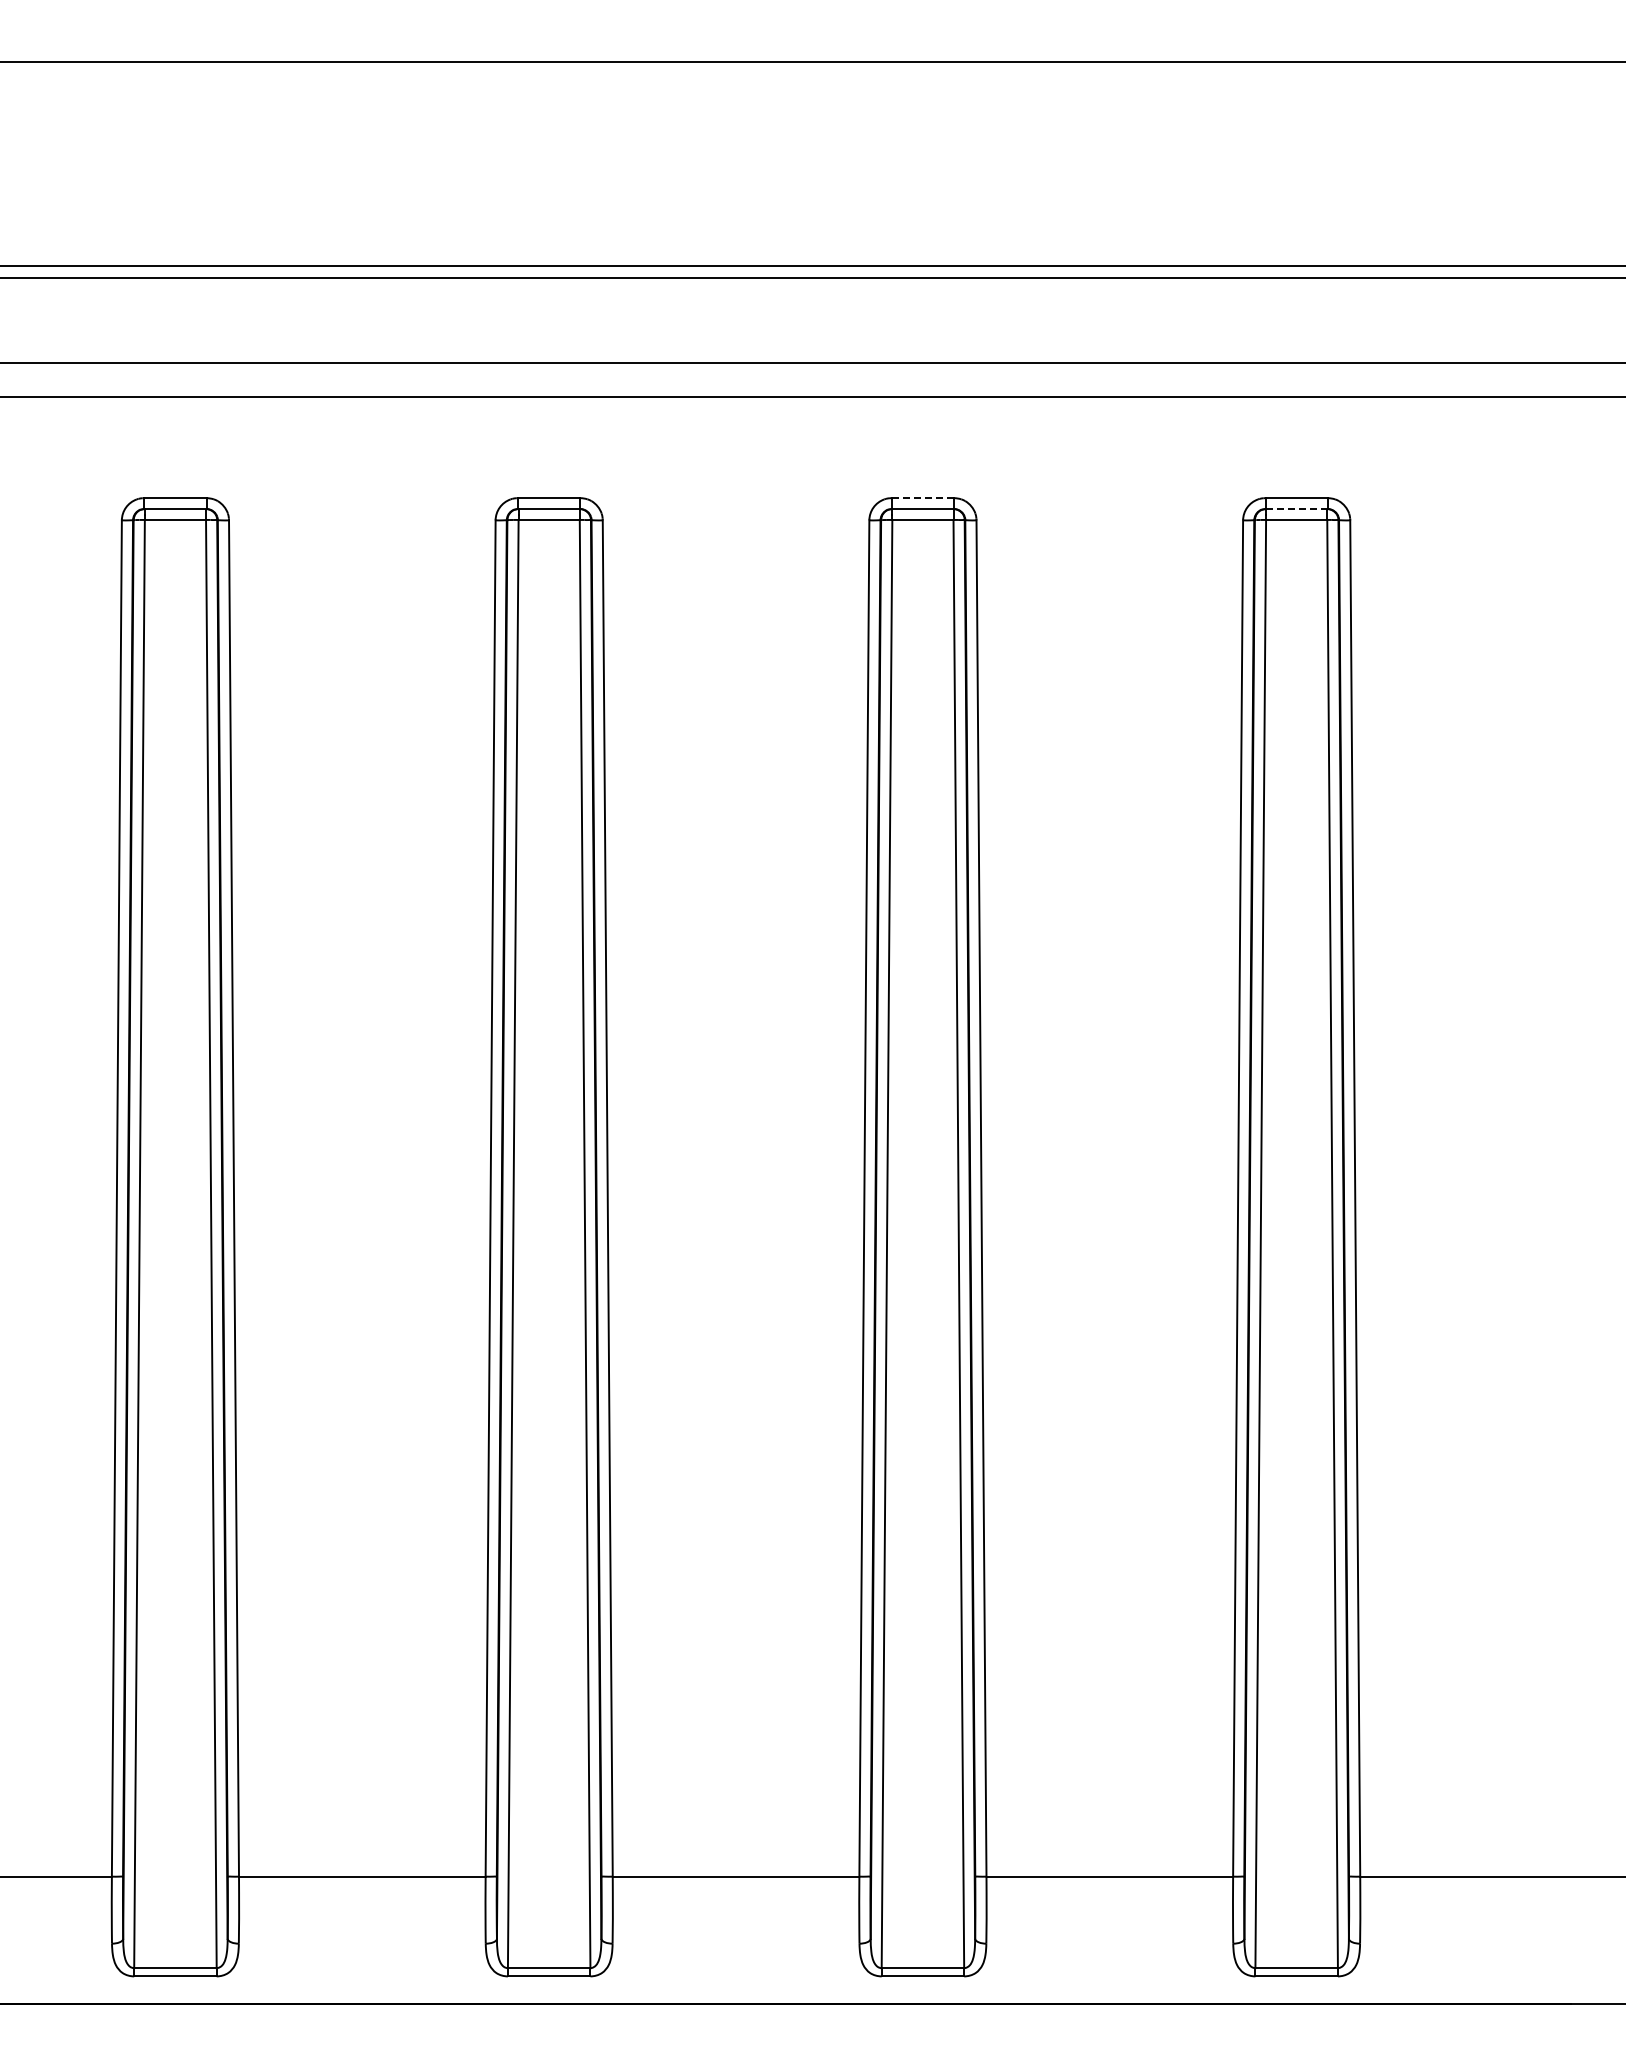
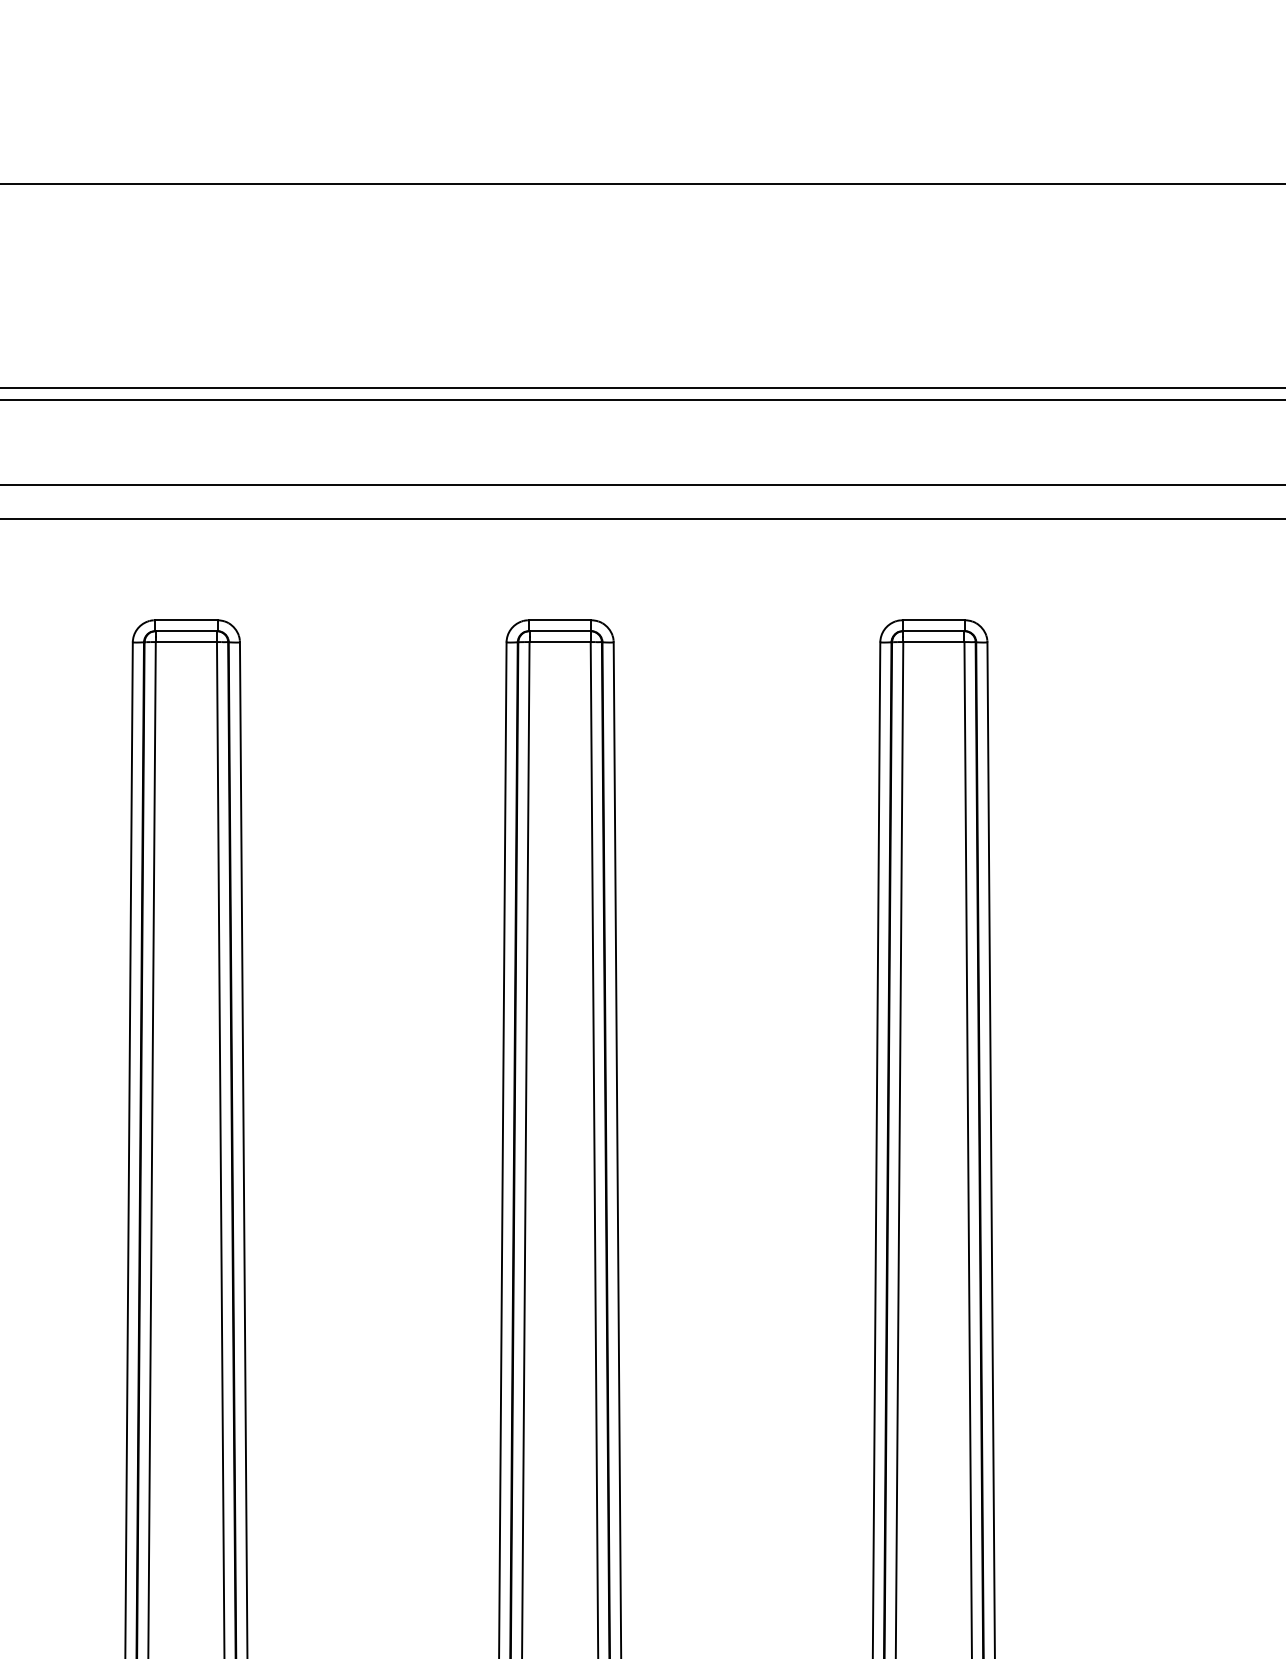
line: (923, 498) -> (560, 620), dashed -> solid
line: (1297, 509) -> (934, 631), dashed -> solid

